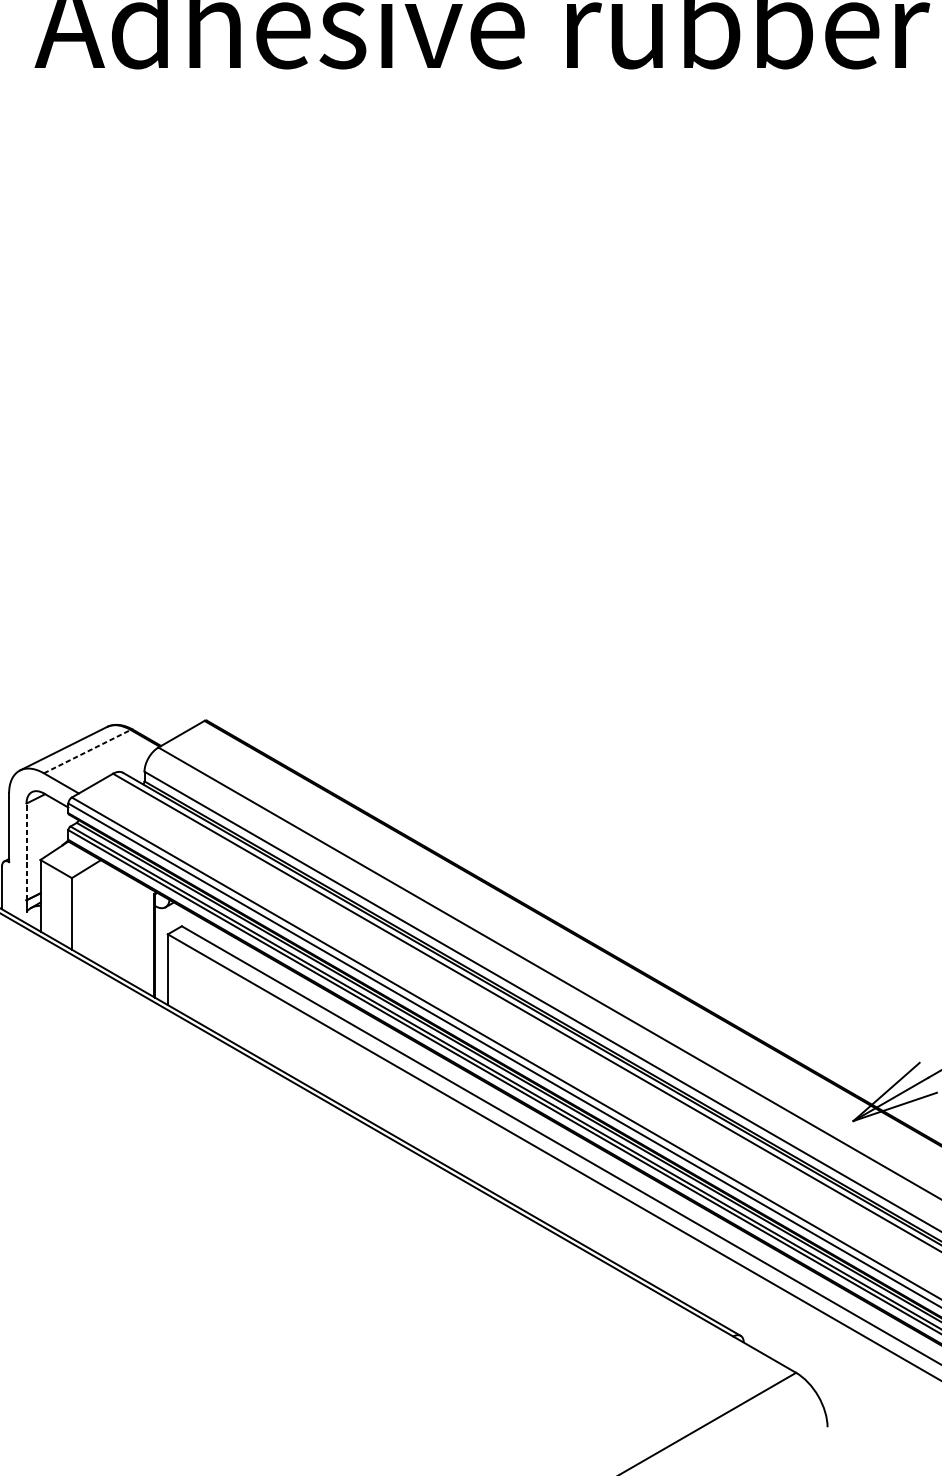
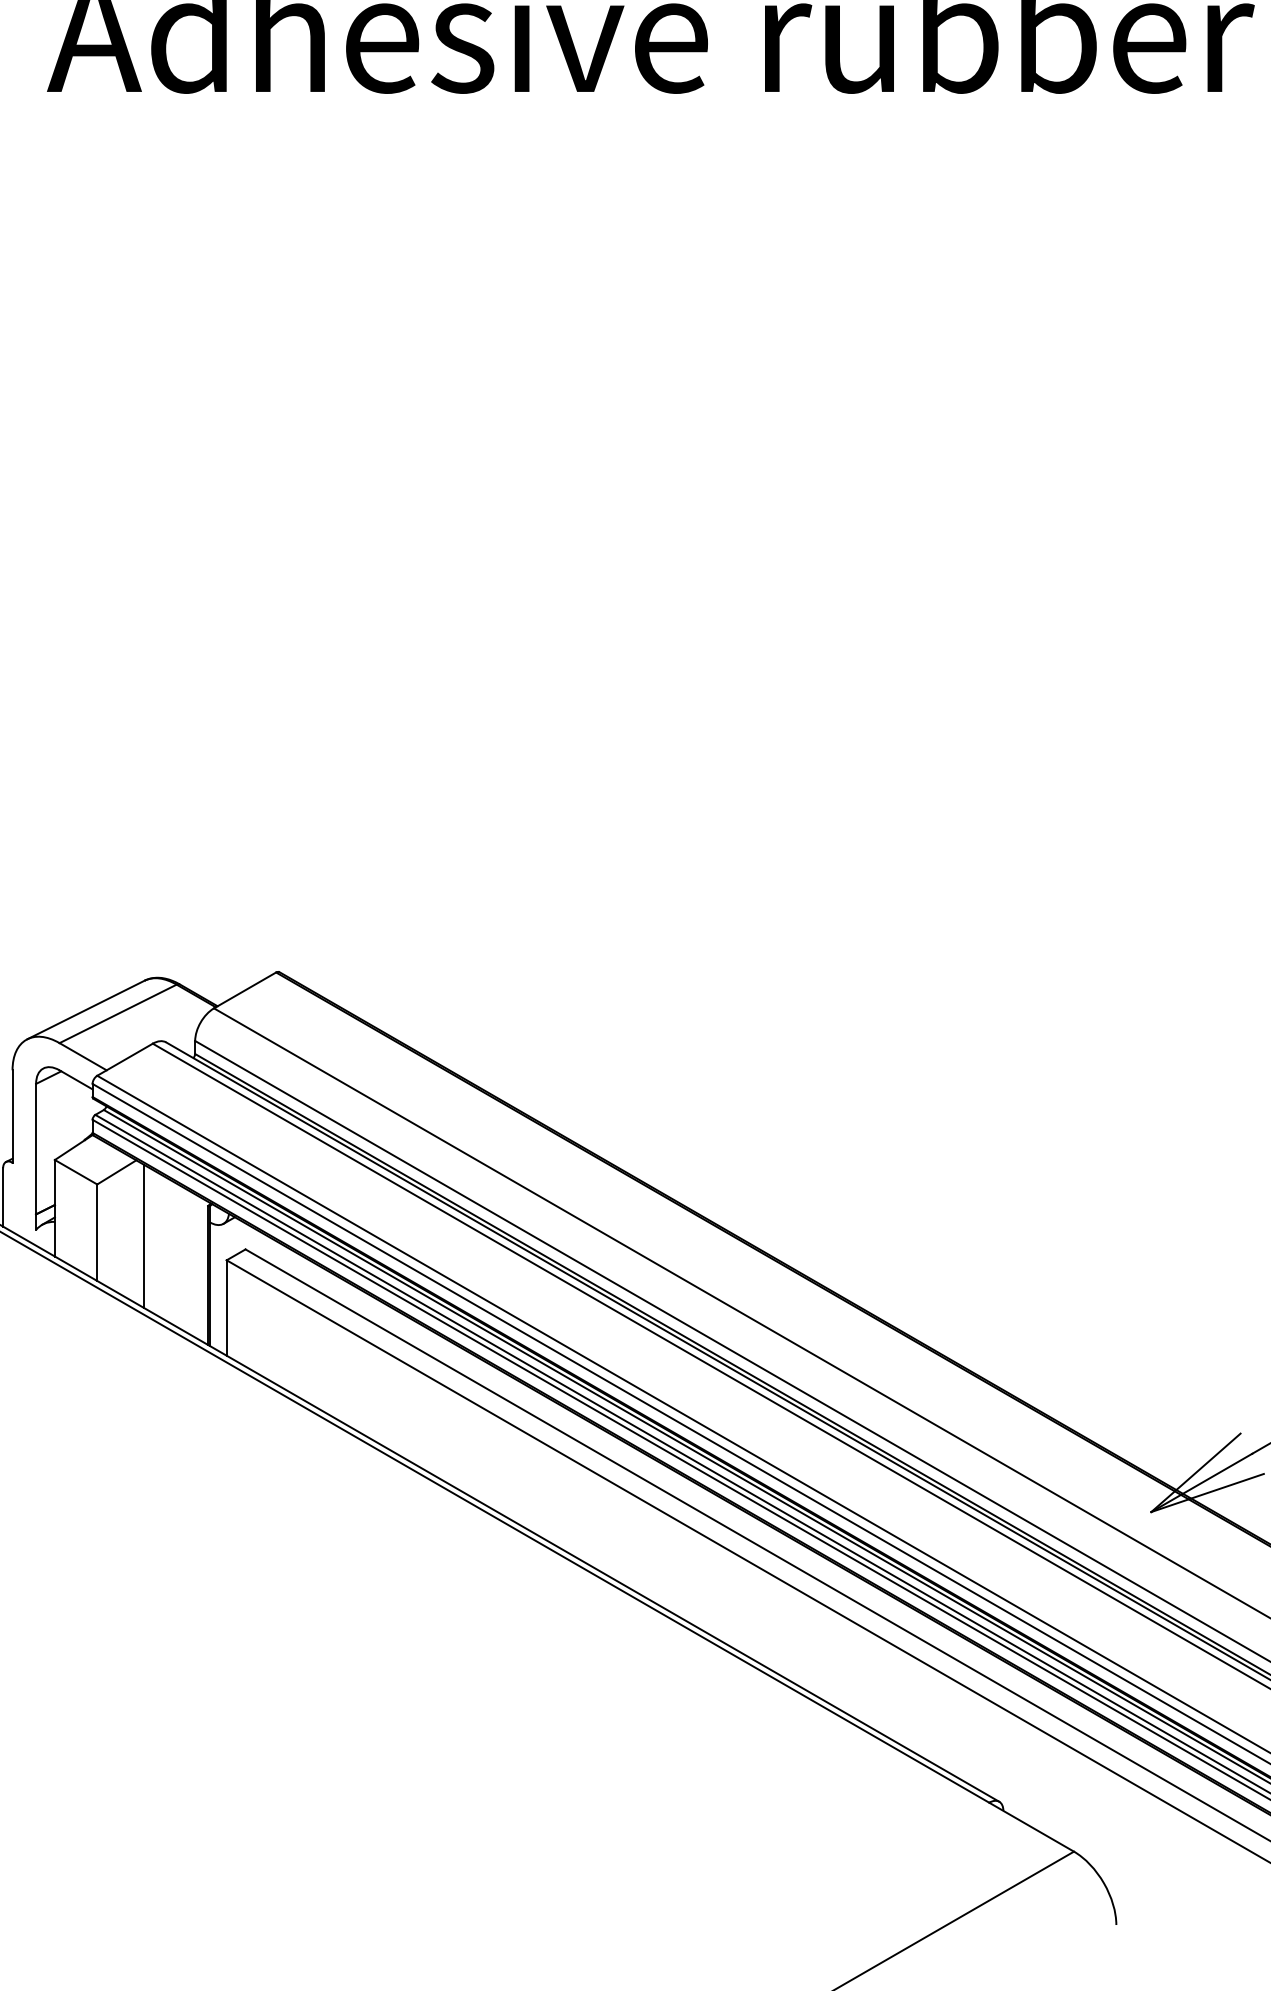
line: (87, 751) -> (118, 1013), dashed -> solid
line: (26, 851) -> (36, 1148), dashed -> solid
line: (106, 916) -> (144, 1236), added

